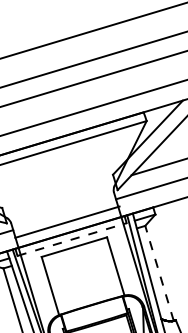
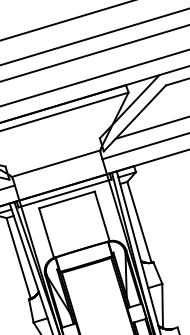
line: (66, 221) -> (55, 163), moved
line: (72, 239) -> (65, 193), dashed -> solid
line: (159, 272) -> (139, 221), dashed -> solid

